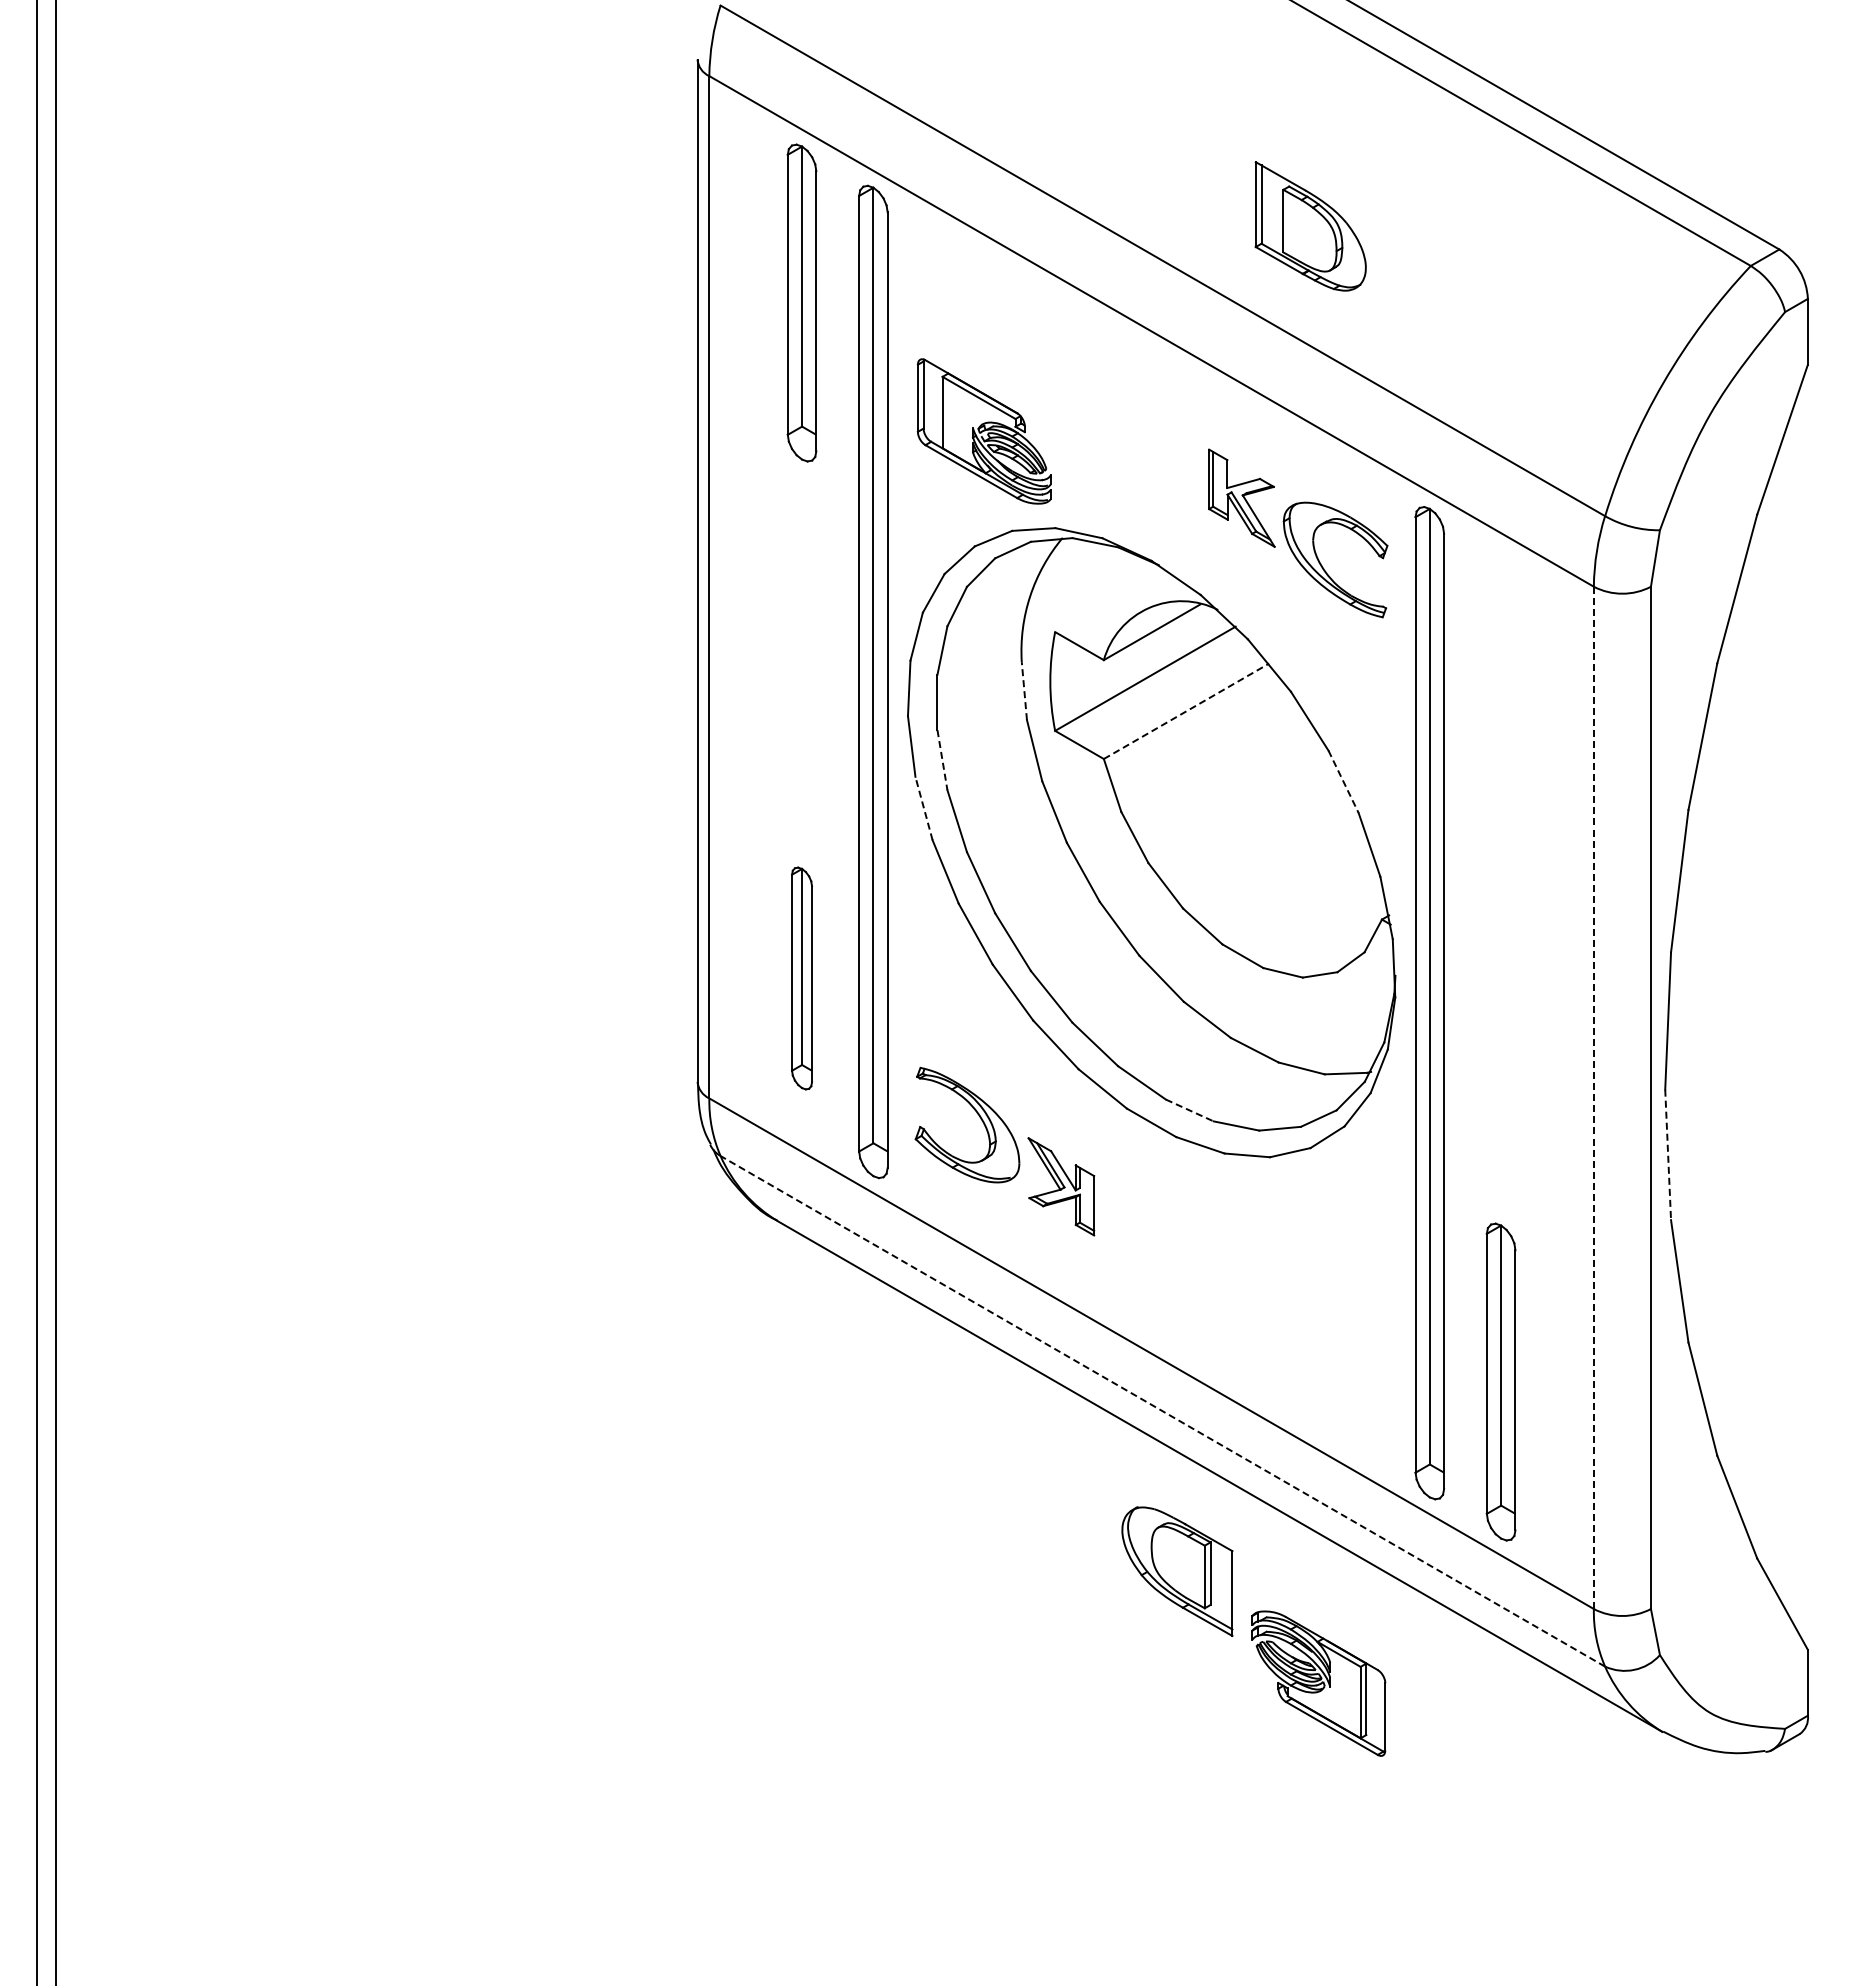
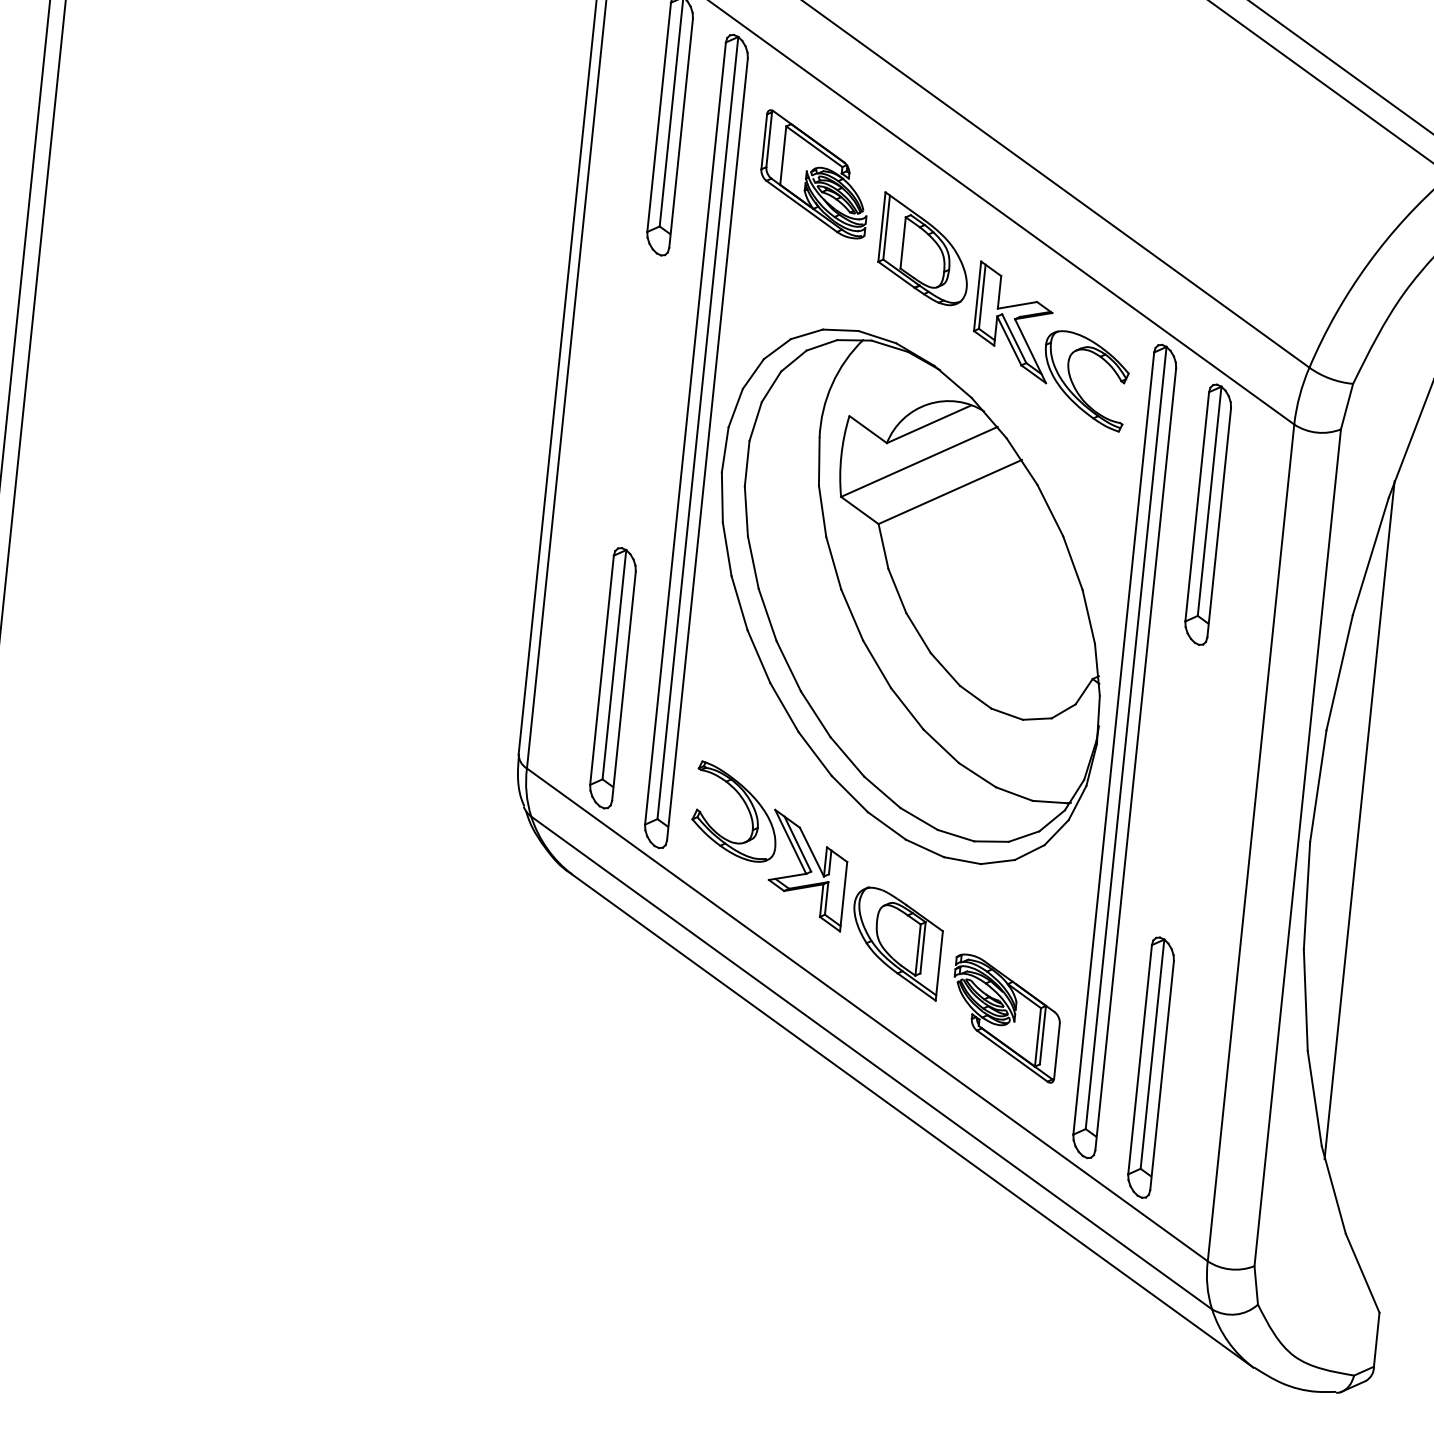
part: (1310, 226) -> (924, 249), moved
part: (983, 431) -> (815, 174), moved
part: (1241, 497) -> (1013, 321), size x1.43
line: (1024, 690) -> (819, 461), dashed -> solid
part: (1500, 706) -> (1207, 514), added
line: (1186, 711) -> (950, 492), dashed -> solid
line: (942, 760) -> (746, 511), dashed -> solid
line: (1343, 781) -> (1072, 562), dashed -> solid
line: (924, 808) -> (727, 549), dashed -> solid
part: (801, 978) -> (612, 678), size x1.43
line: (1722, 1056) -> (1359, 819), added
line: (1593, 1098) -> (1250, 843), dashed -> solid
line: (1190, 1110) -> (919, 819), dashed -> solid
line: (1668, 1155) -> (1307, 896), dashed -> solid
part: (1061, 1186) -> (807, 870), size x1.43
line: (1162, 1411) -> (871, 1063), dashed -> solid
part: (1177, 1571) -> (896, 943), moved
part: (1318, 1683) -> (1005, 1018), moved

